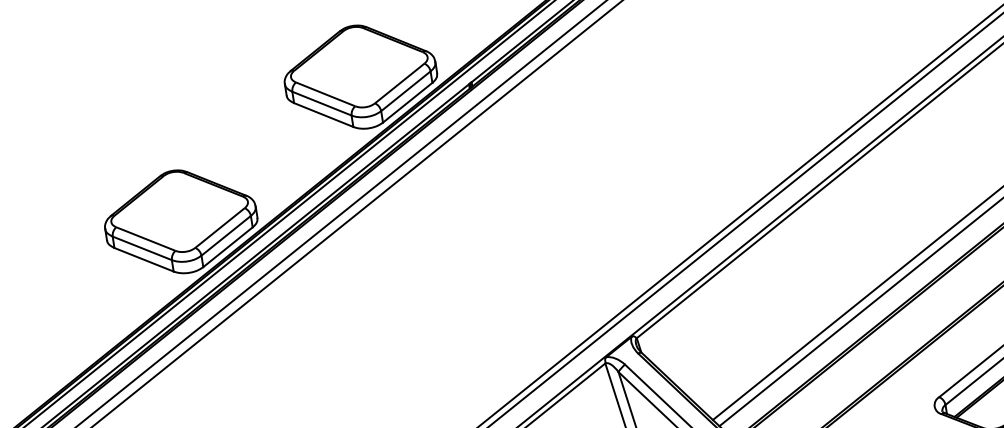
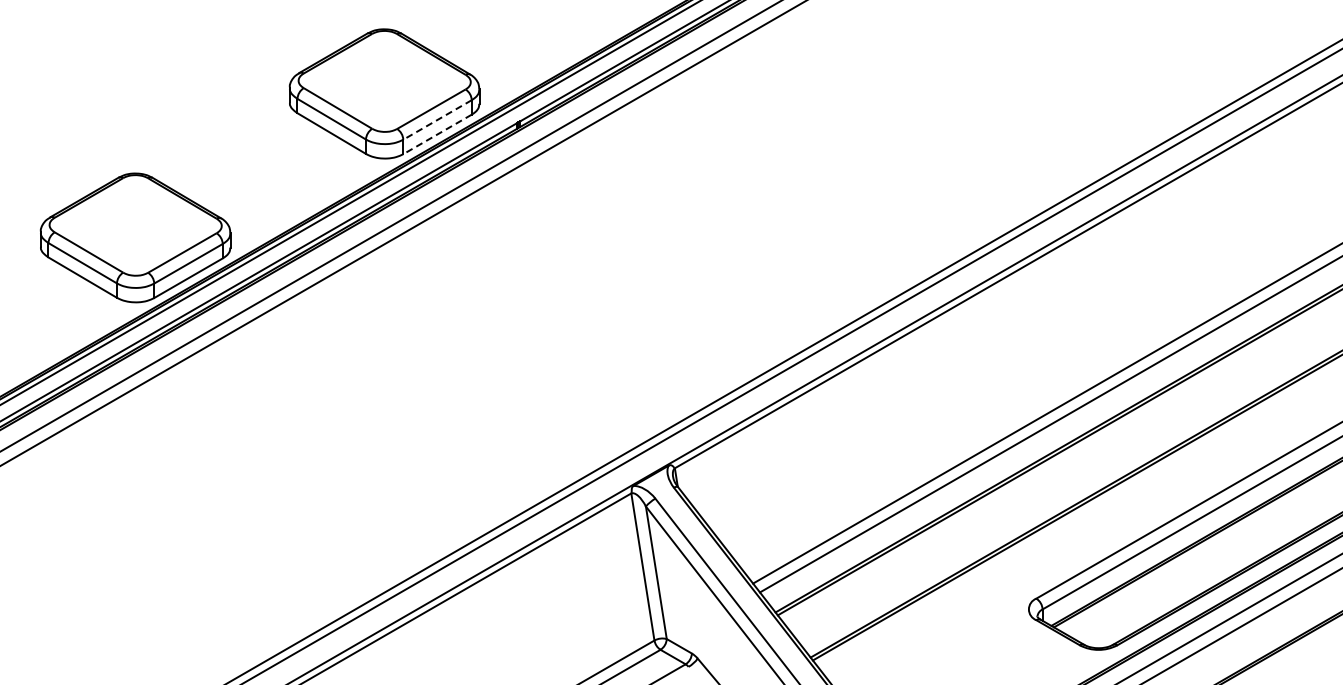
line: (405, 90) -> (437, 119), solid -> dashed
line: (407, 102) -> (437, 134), solid -> dashed

